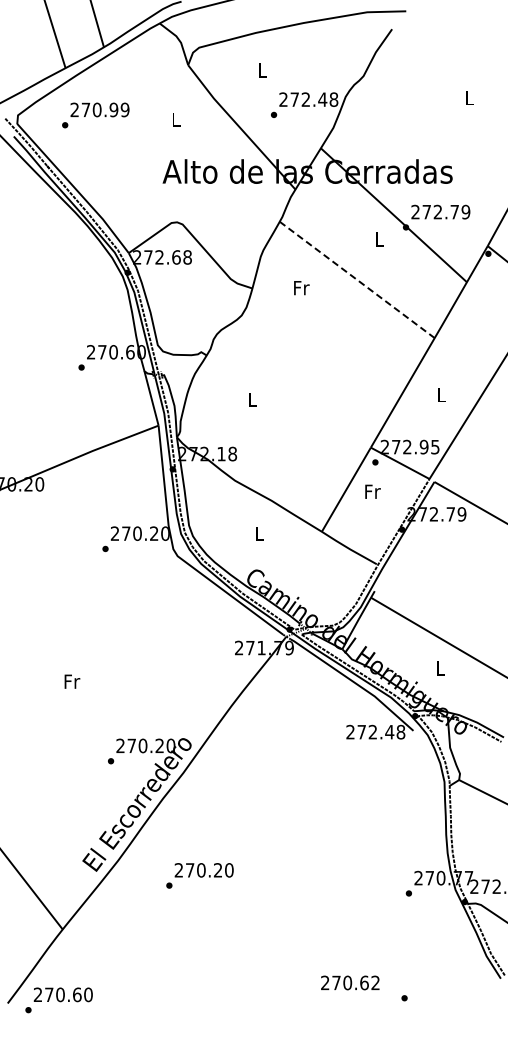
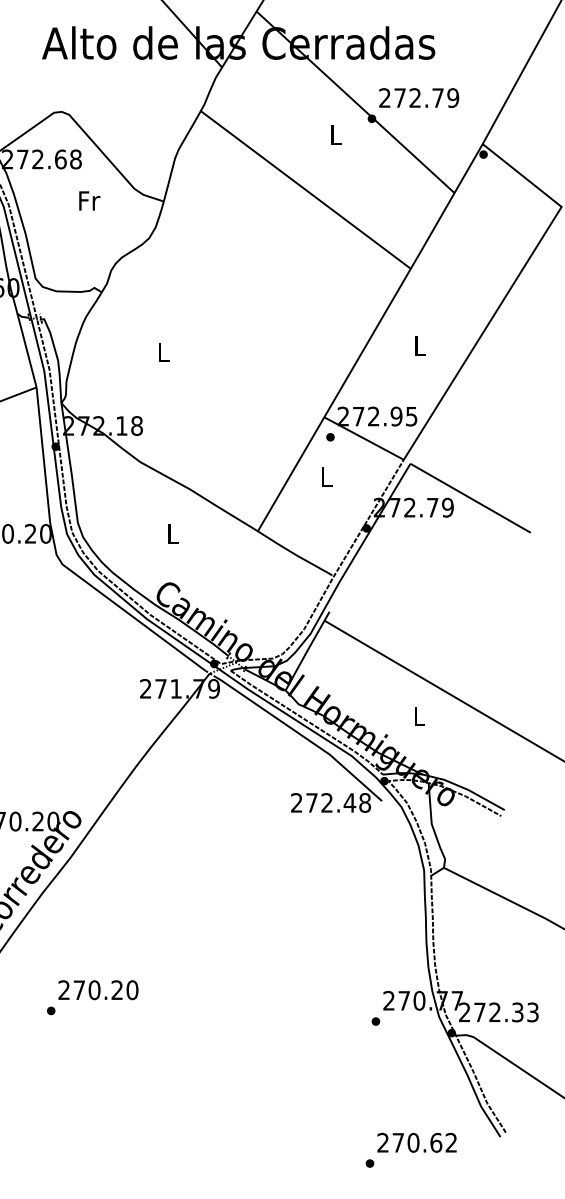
line: (357, 279) -> (306, 189), dashed -> solid
text: (301, 288) -> (89, 201), moved
text: (372, 491) -> (326, 476), Fr -> L
text: (350, 982) -> (417, 1142), moved

